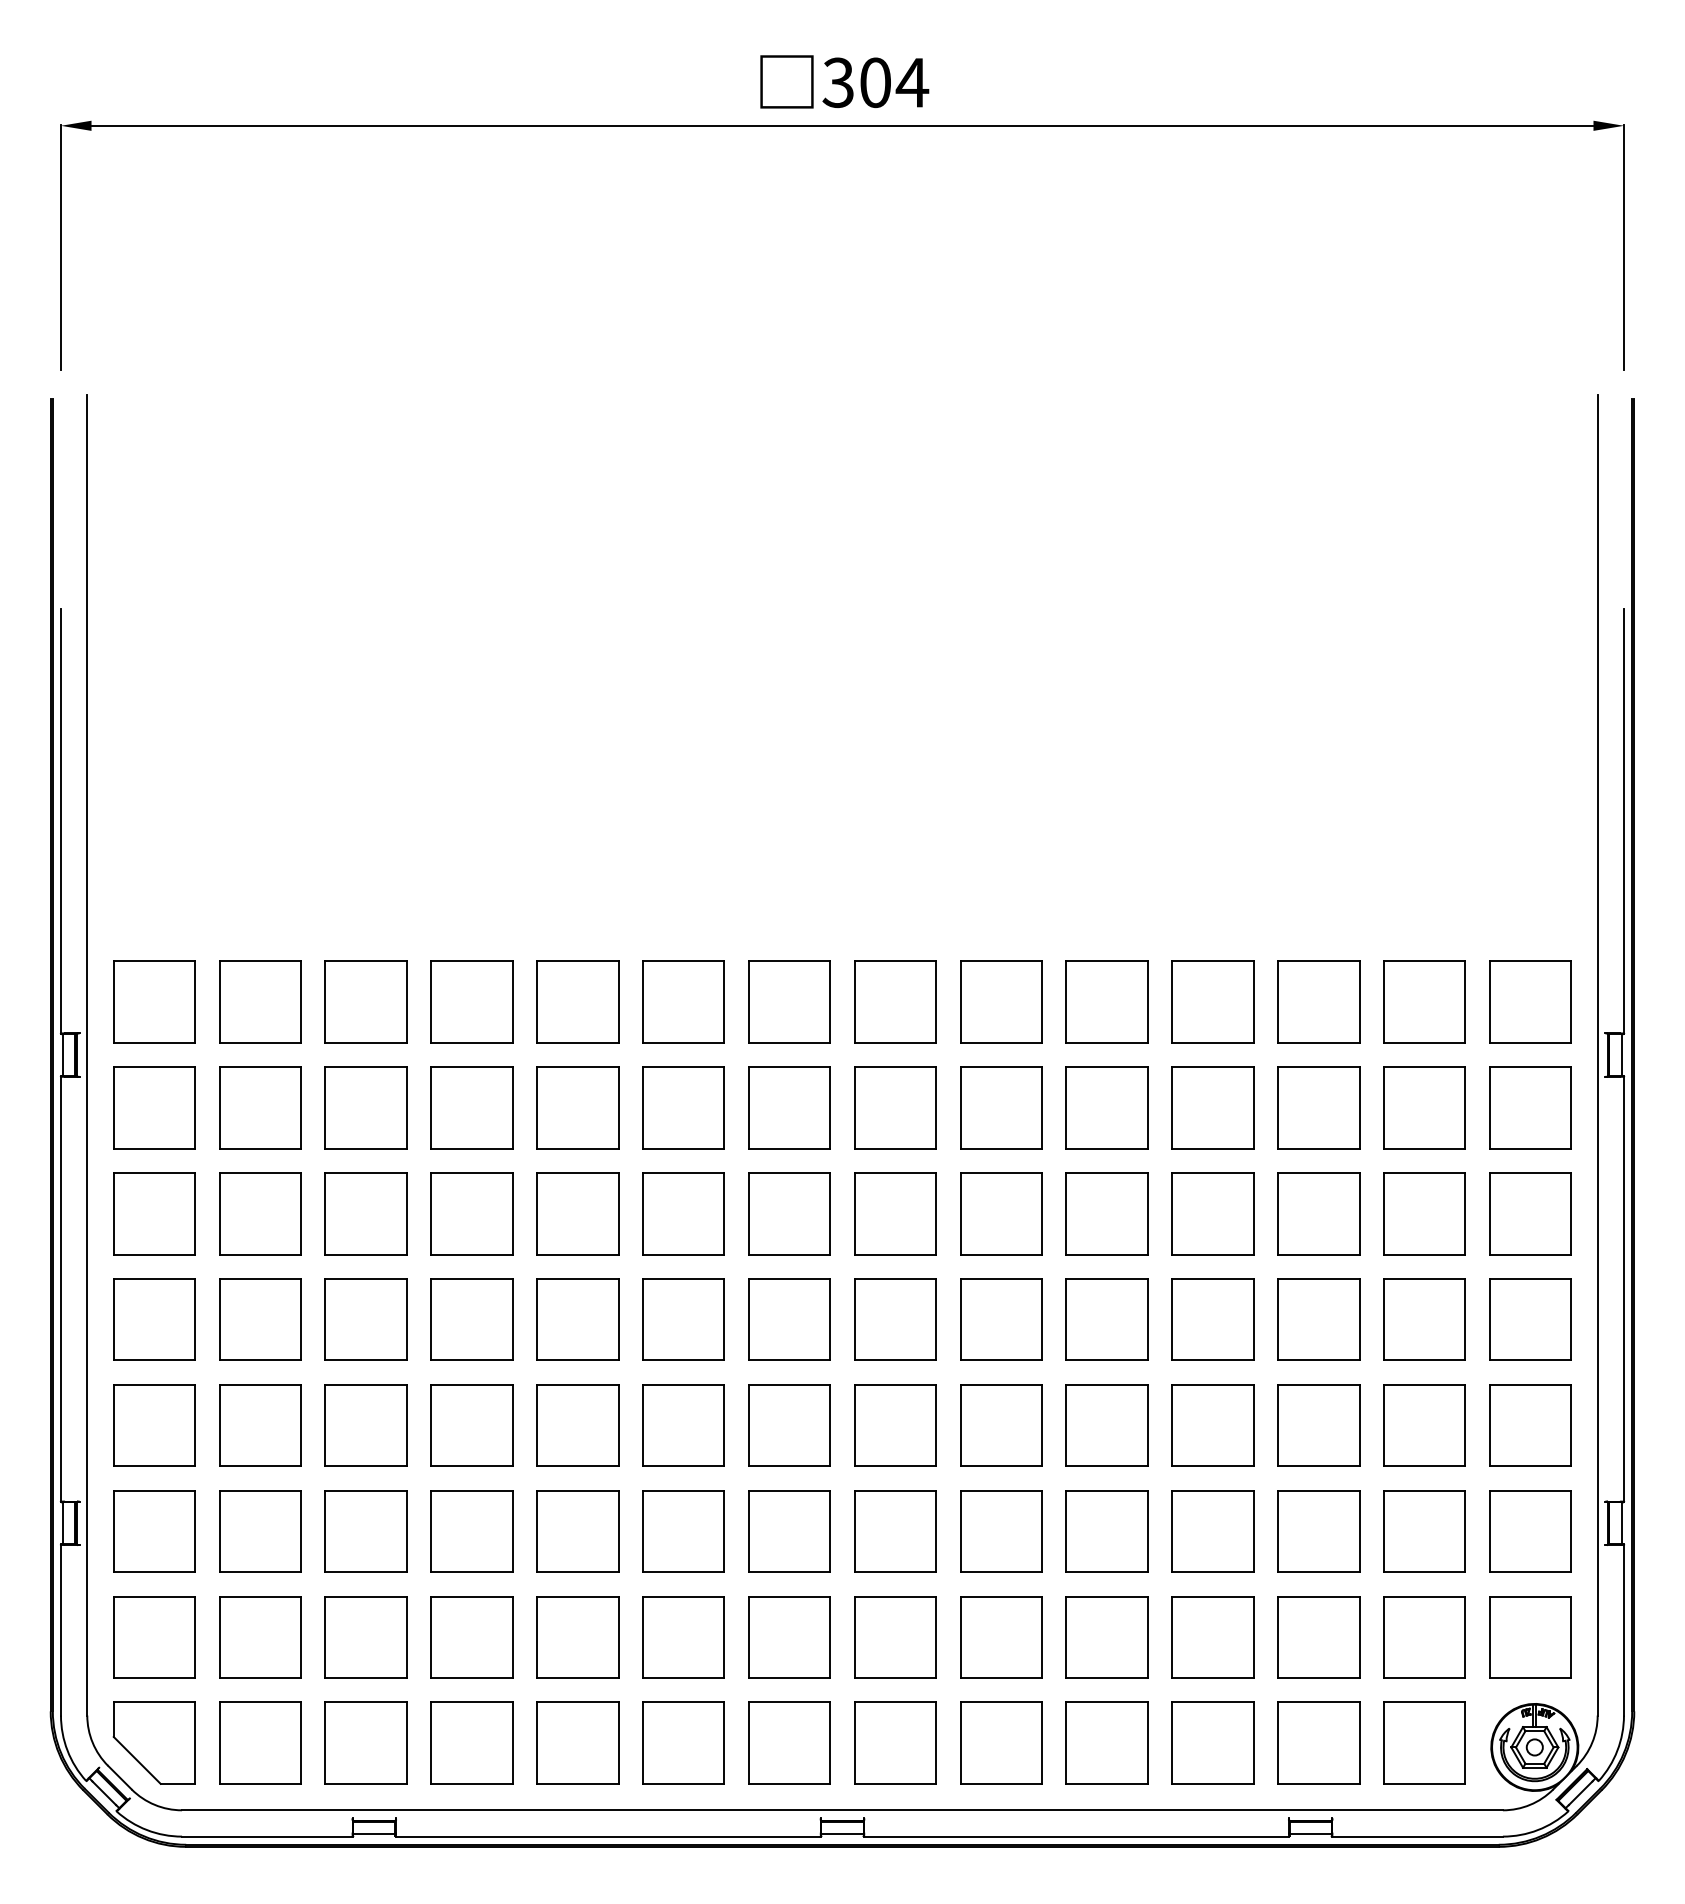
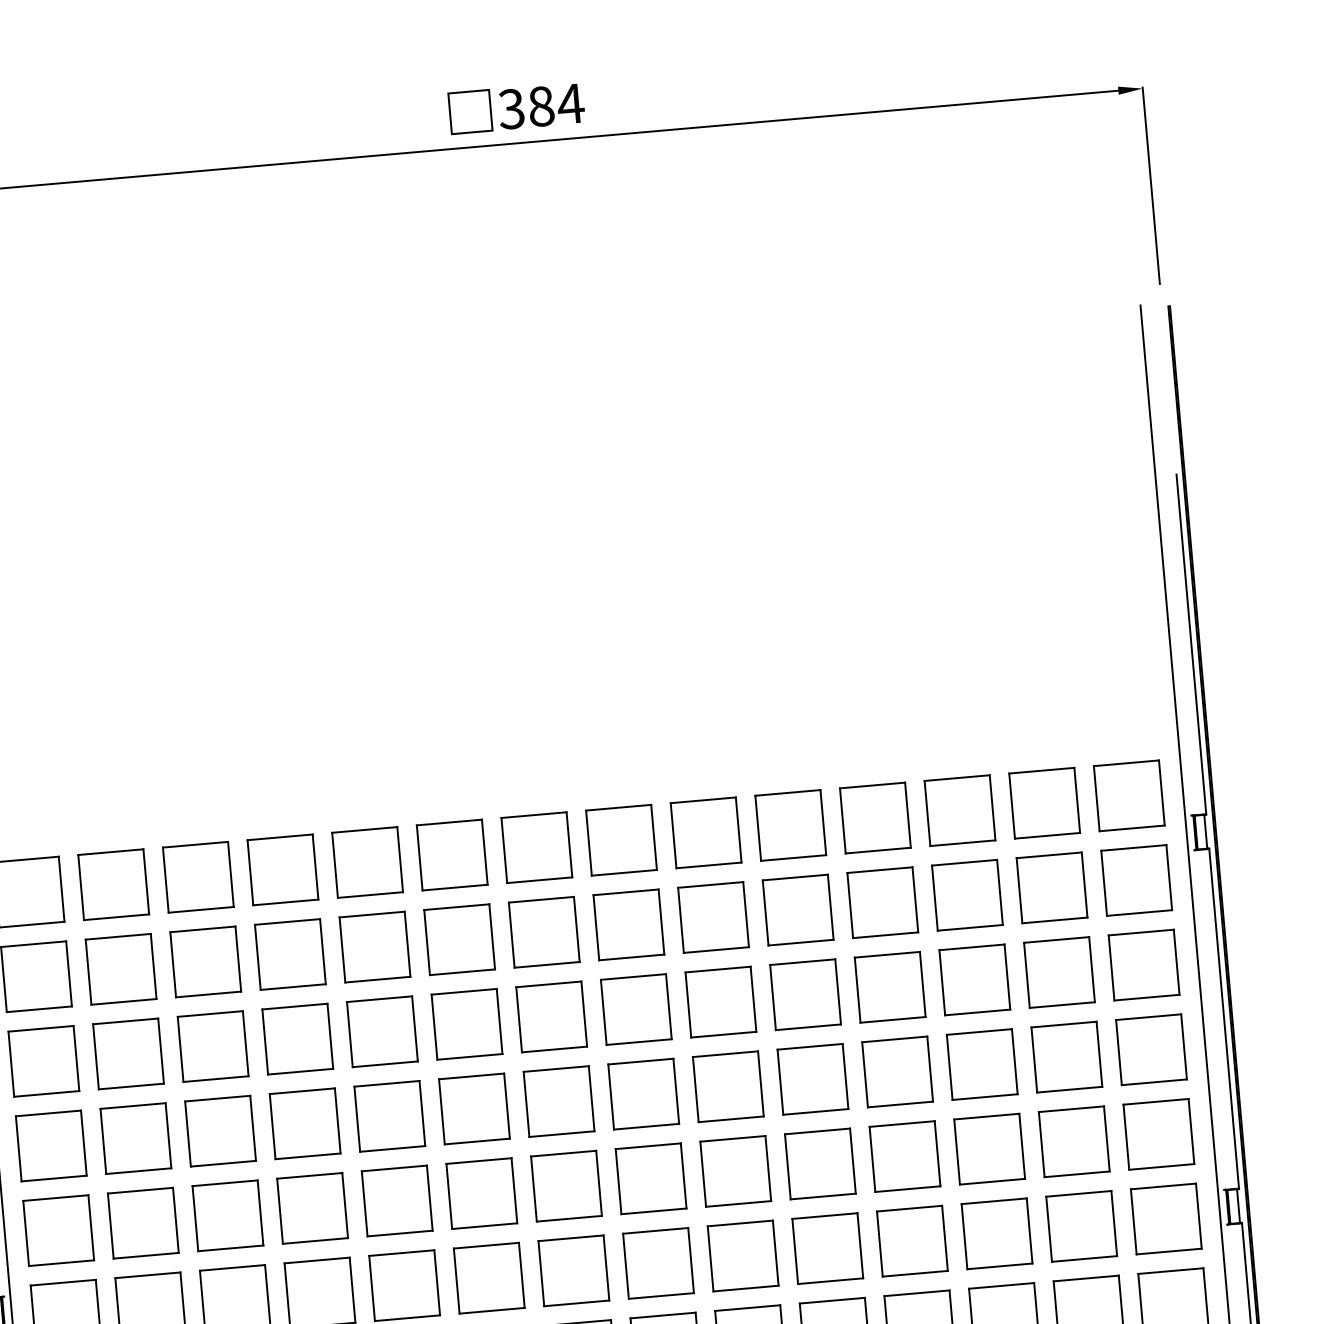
text: (875, 82) -> (541, 106), 304 -> 384

